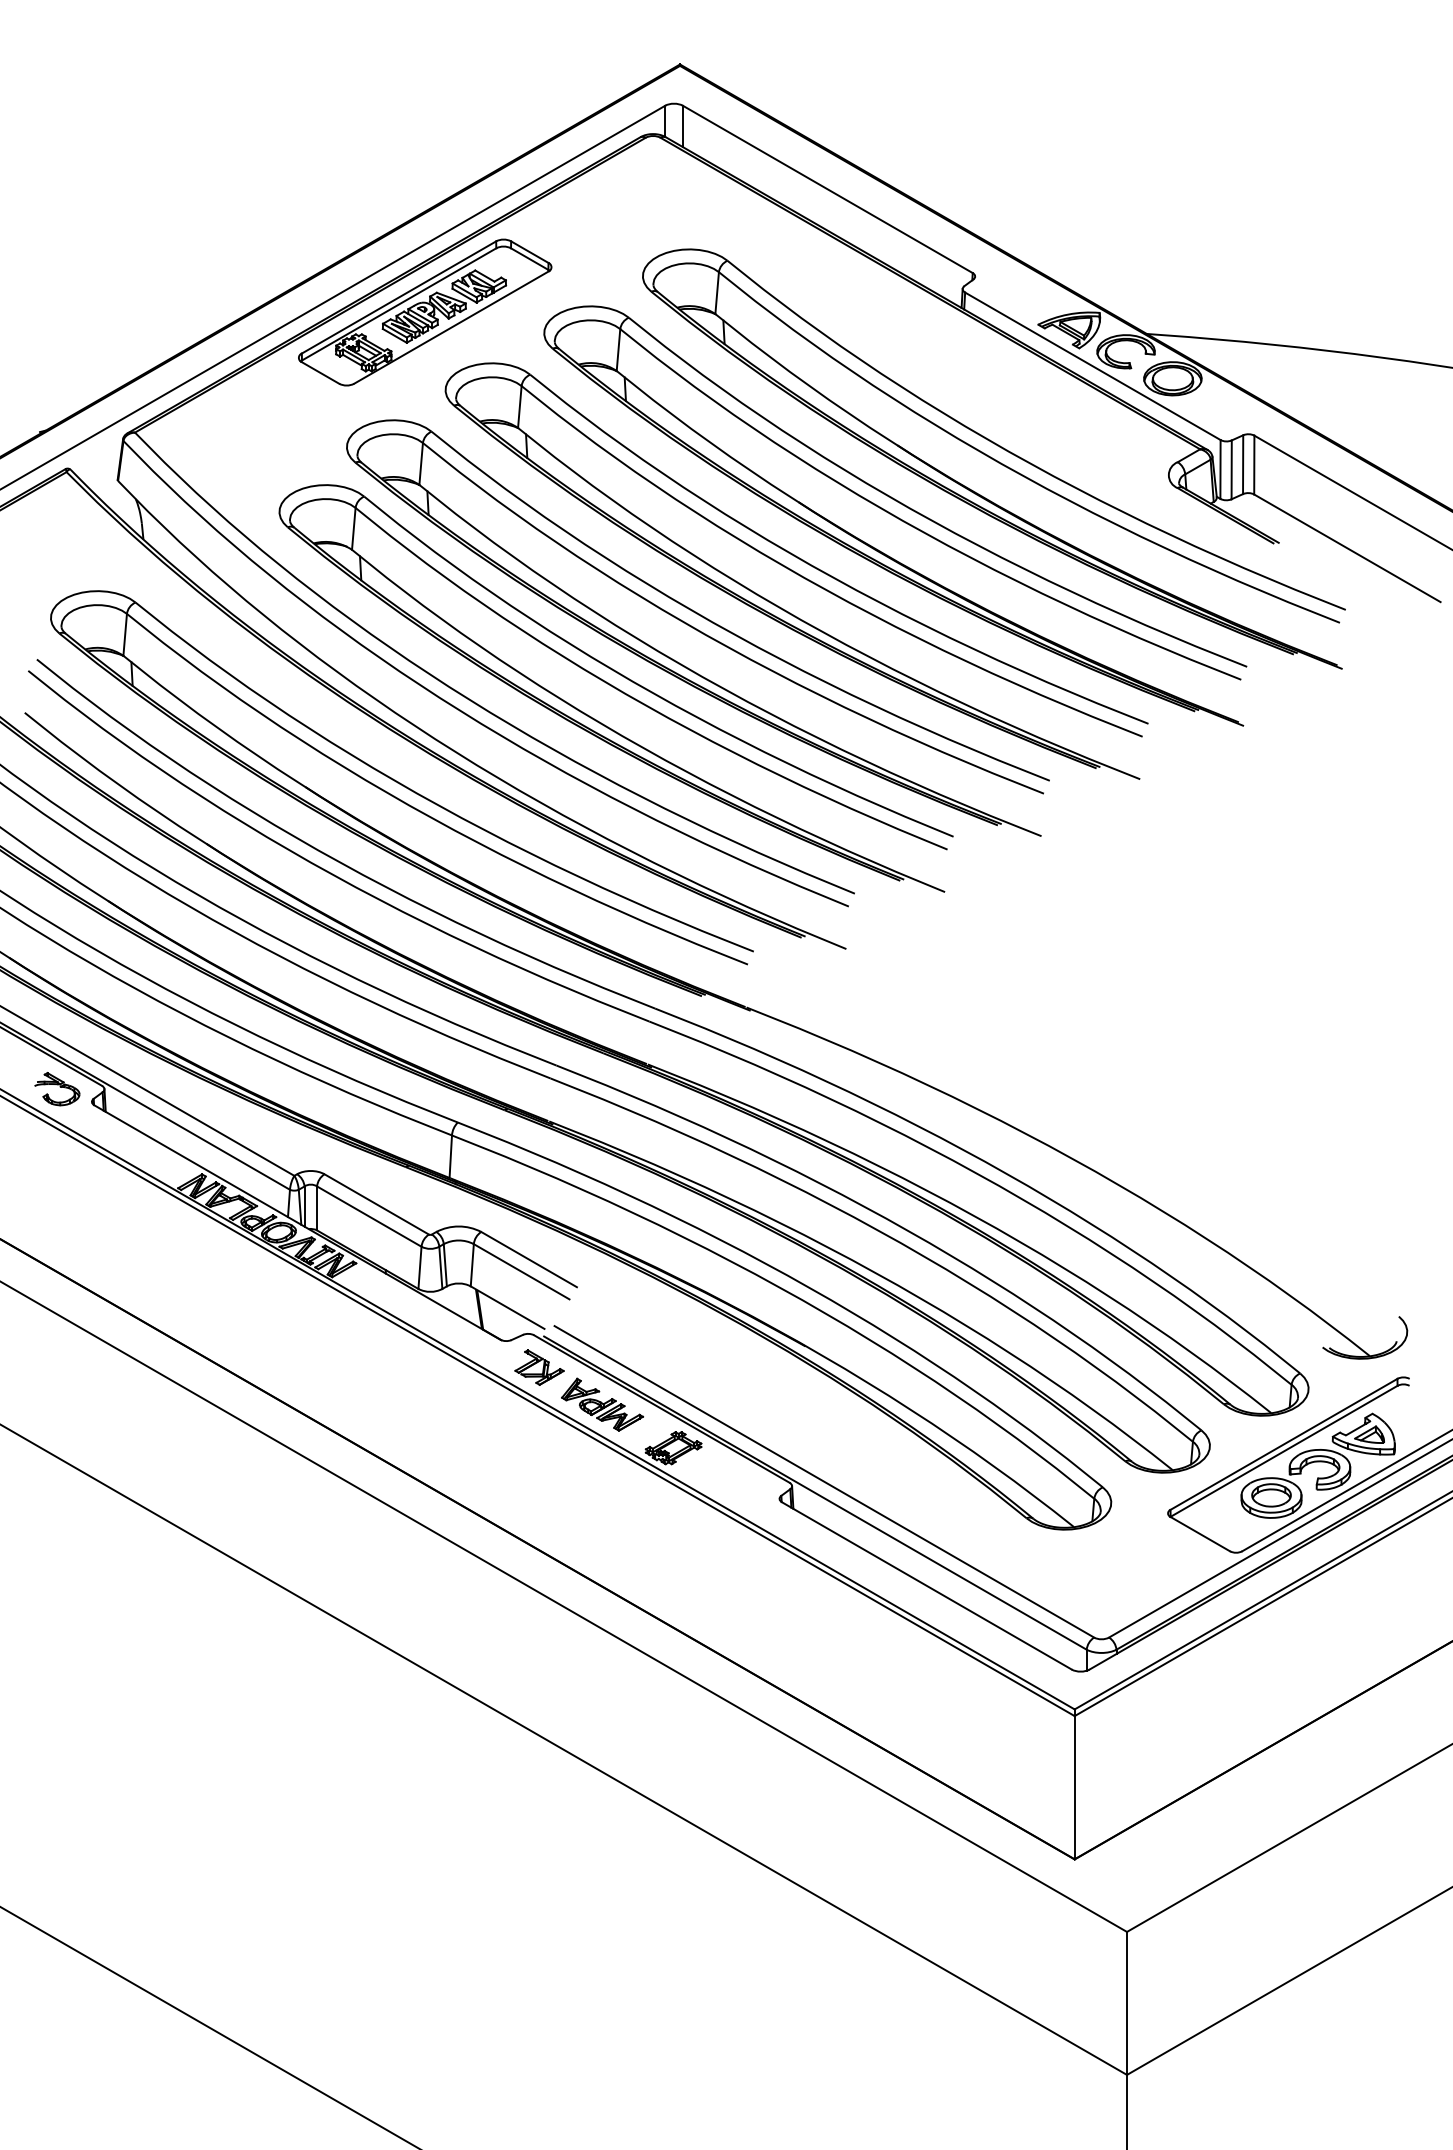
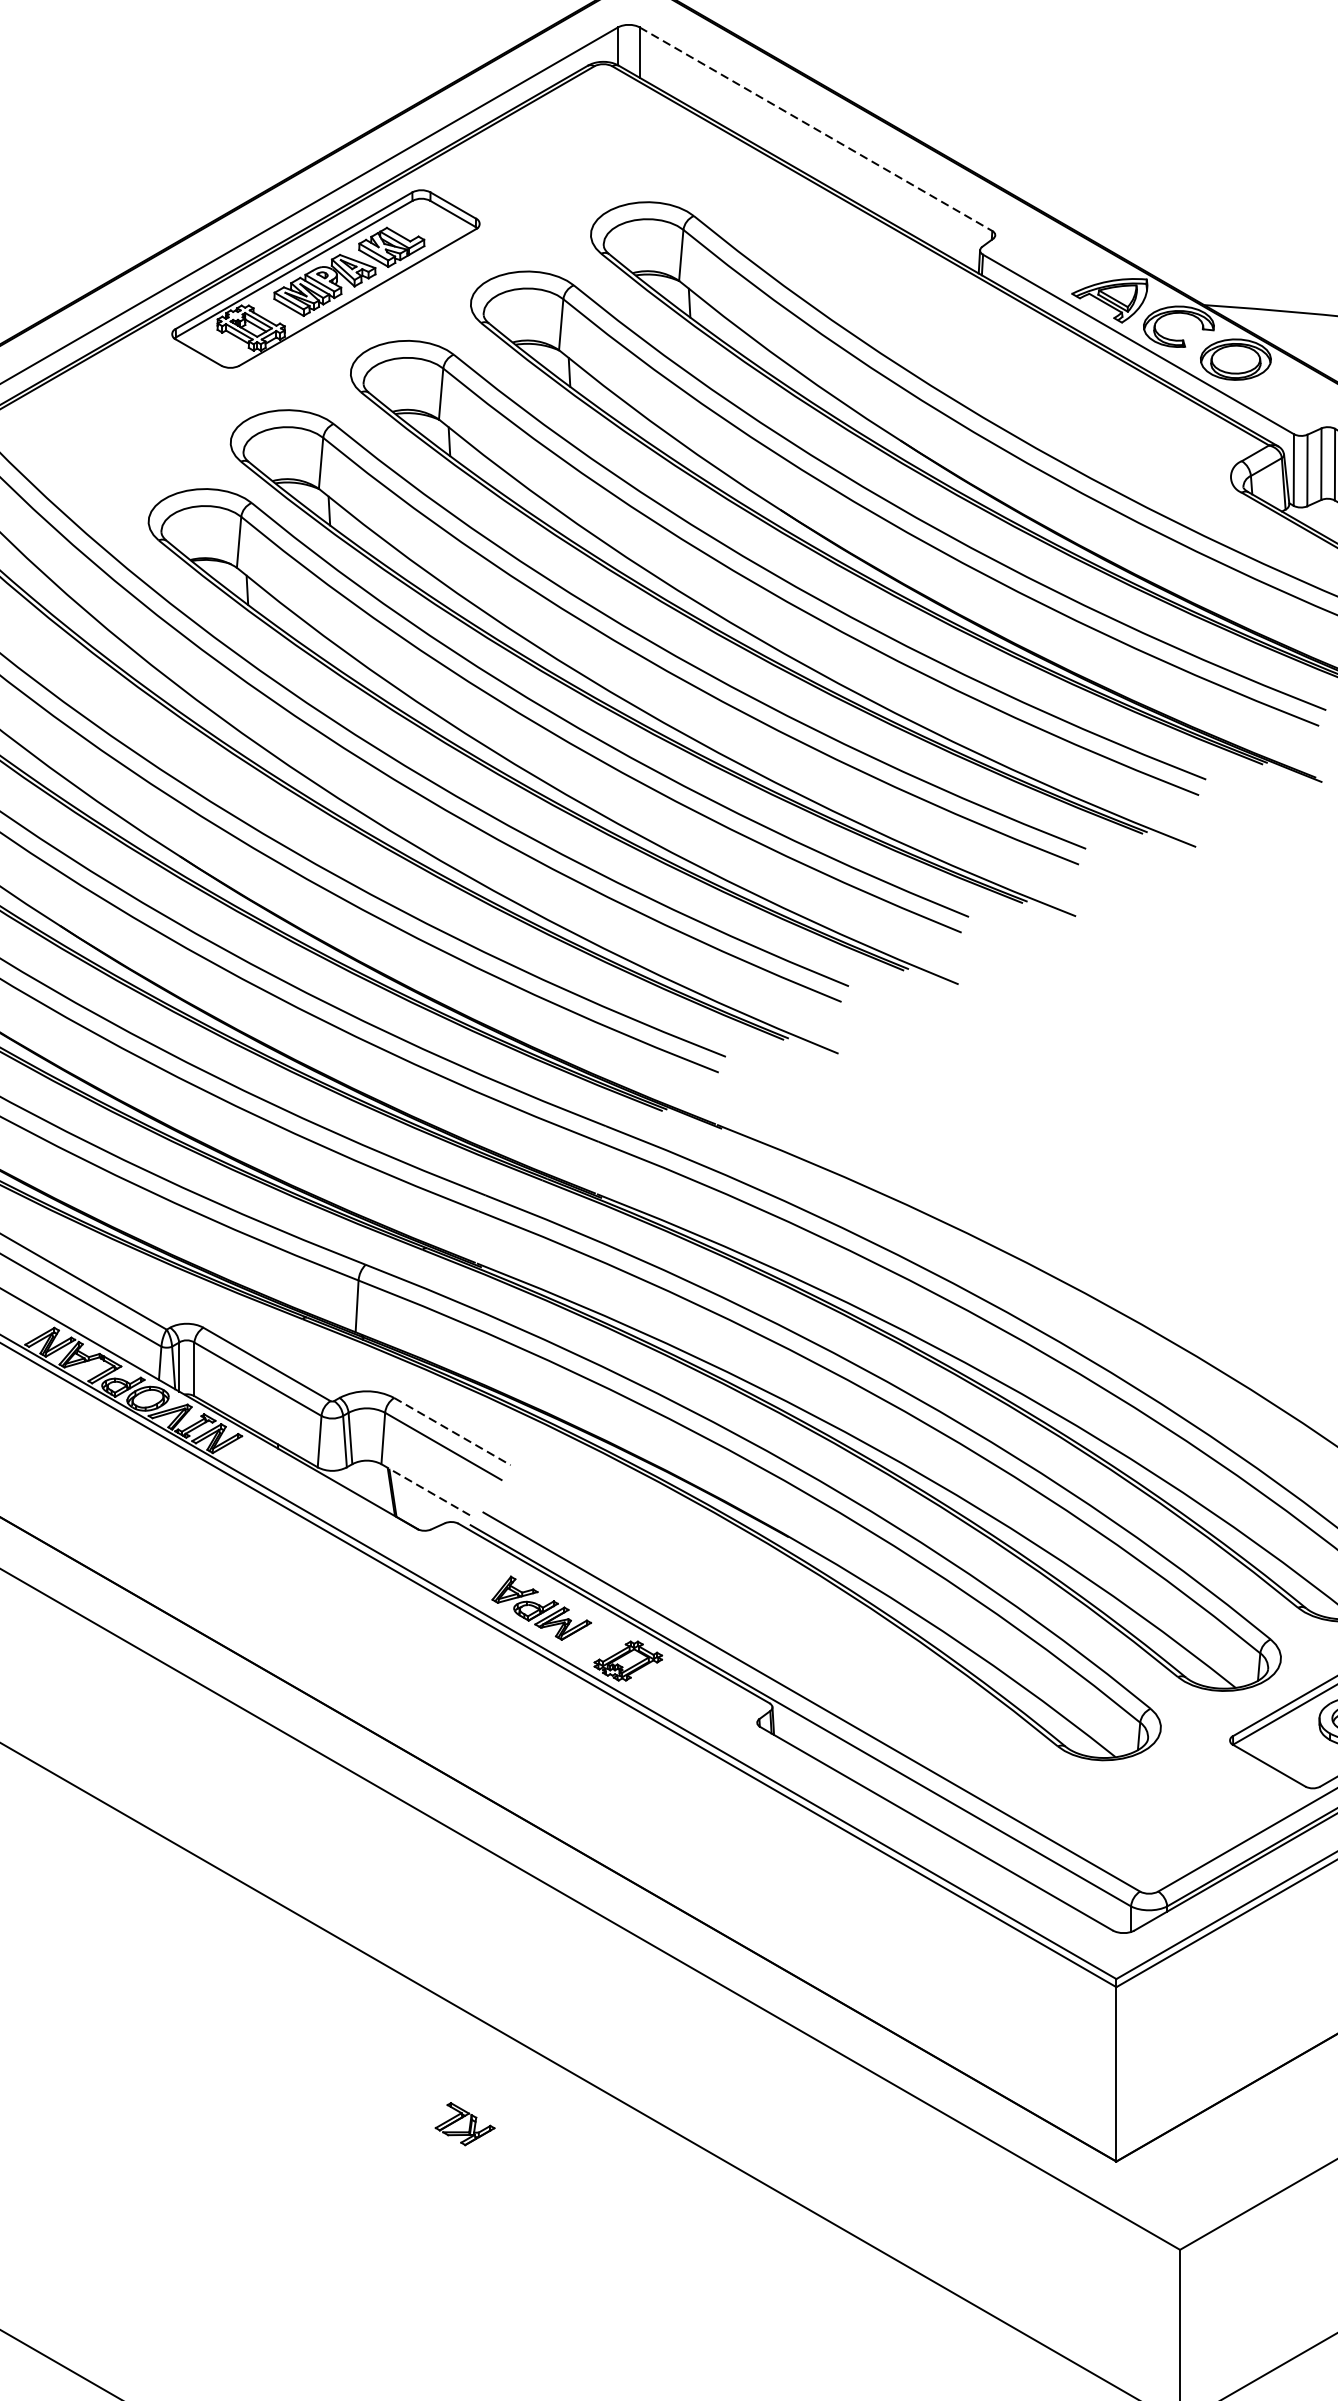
line: (828, 189) -> (816, 129), solid -> dashed
line: (529, 1259) -> (452, 1431), solid -> dashed
line: (507, 1307) -> (426, 1489), solid -> dashed
part: (539, 1367) -> (465, 2123), moved

